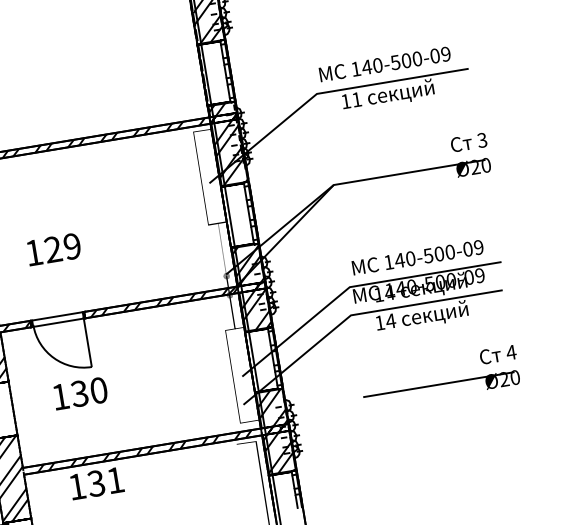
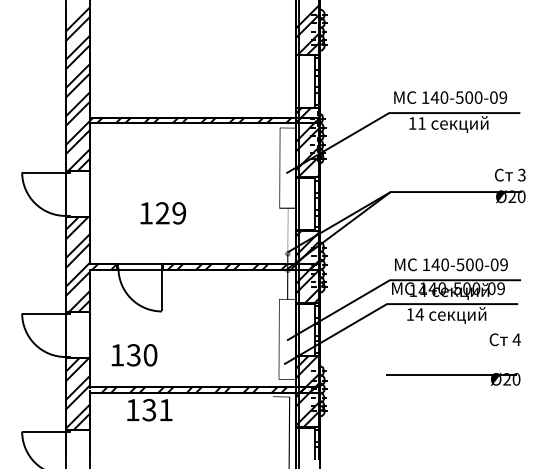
text: (53, 249) -> (162, 213), moved
text: (497, 354) -> (504, 339), moved
text: (80, 393) -> (134, 355), moved

